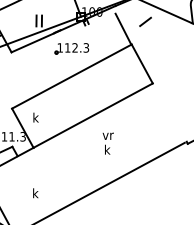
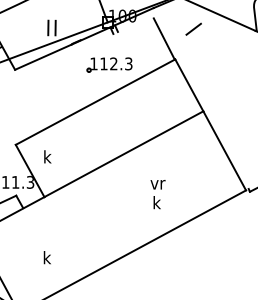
part: (71, 48) -> (109, 64), moved
line: (168, 112) -> (224, 150), added
text: (107, 143) -> (157, 194), moved

